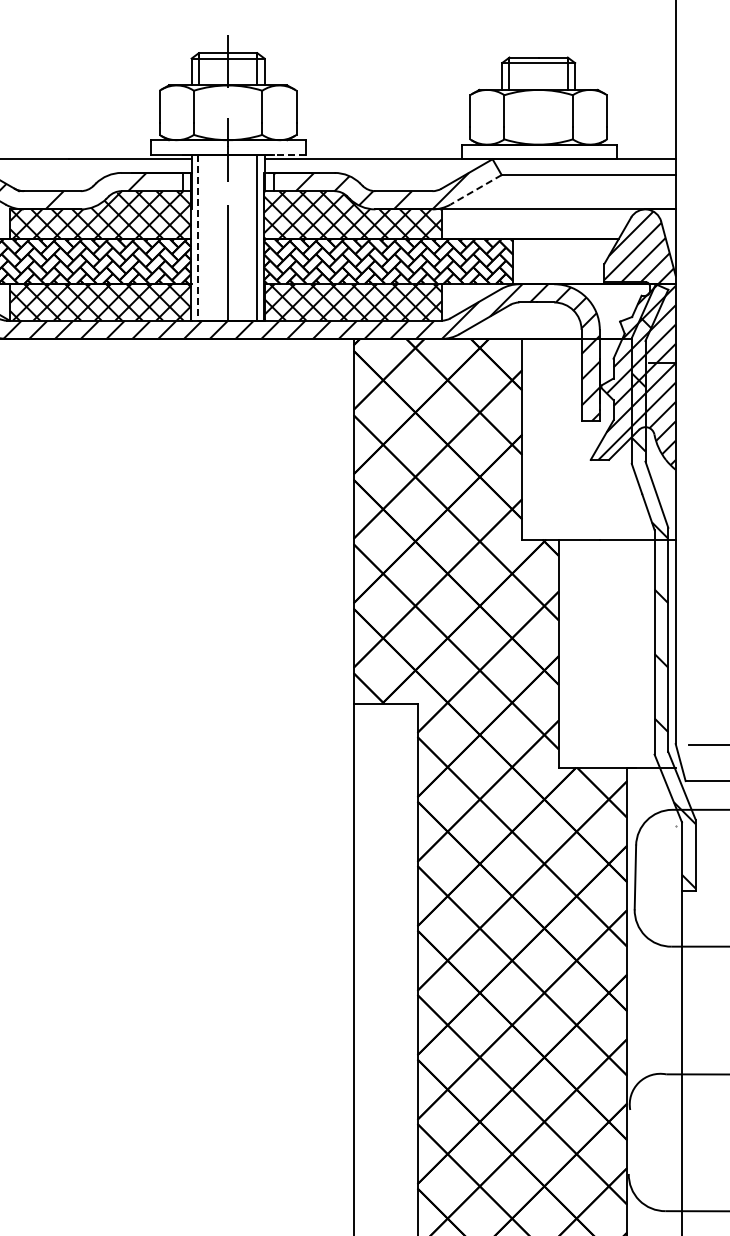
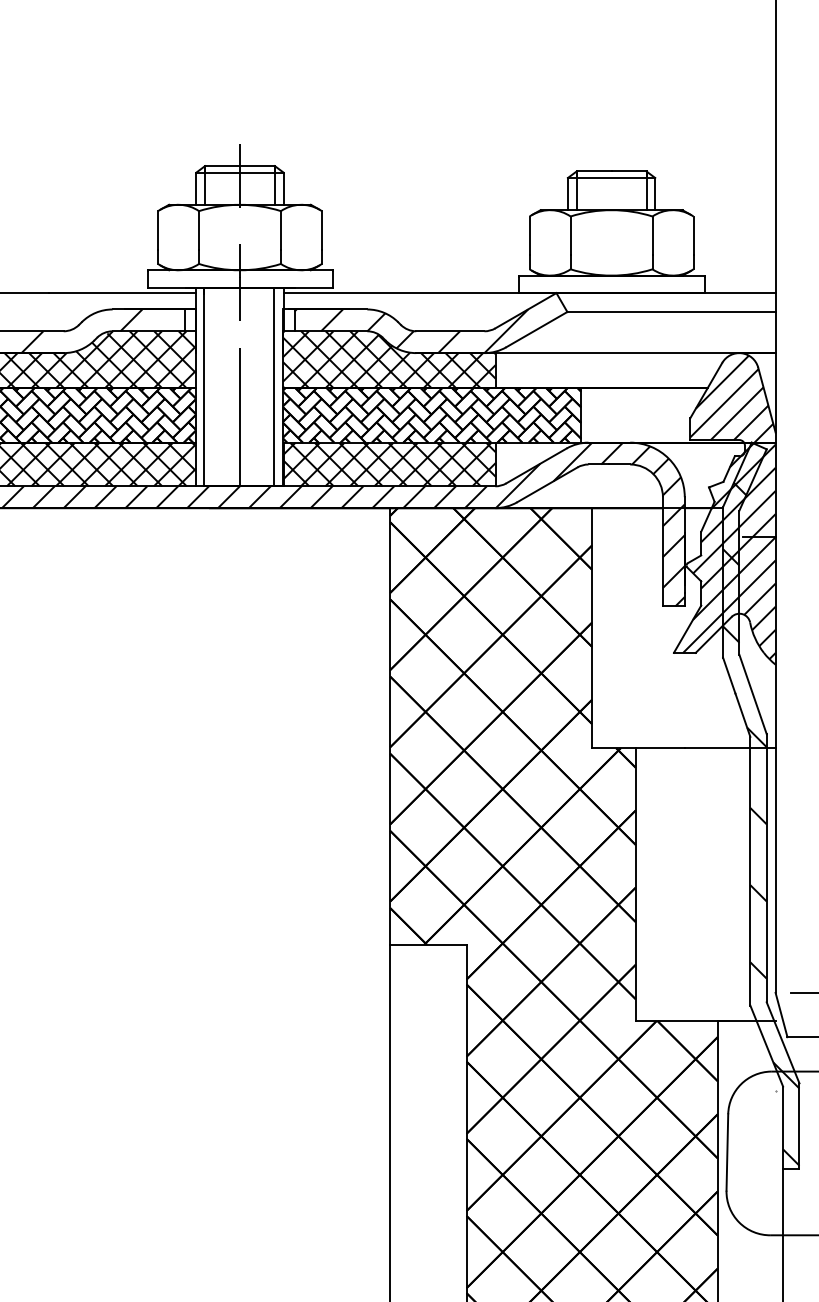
line: (287, 154) -> (311, 287), dashed -> solid
line: (475, 190) -> (536, 330), dashed -> solid
line: (198, 237) -> (204, 386), dashed -> solid

